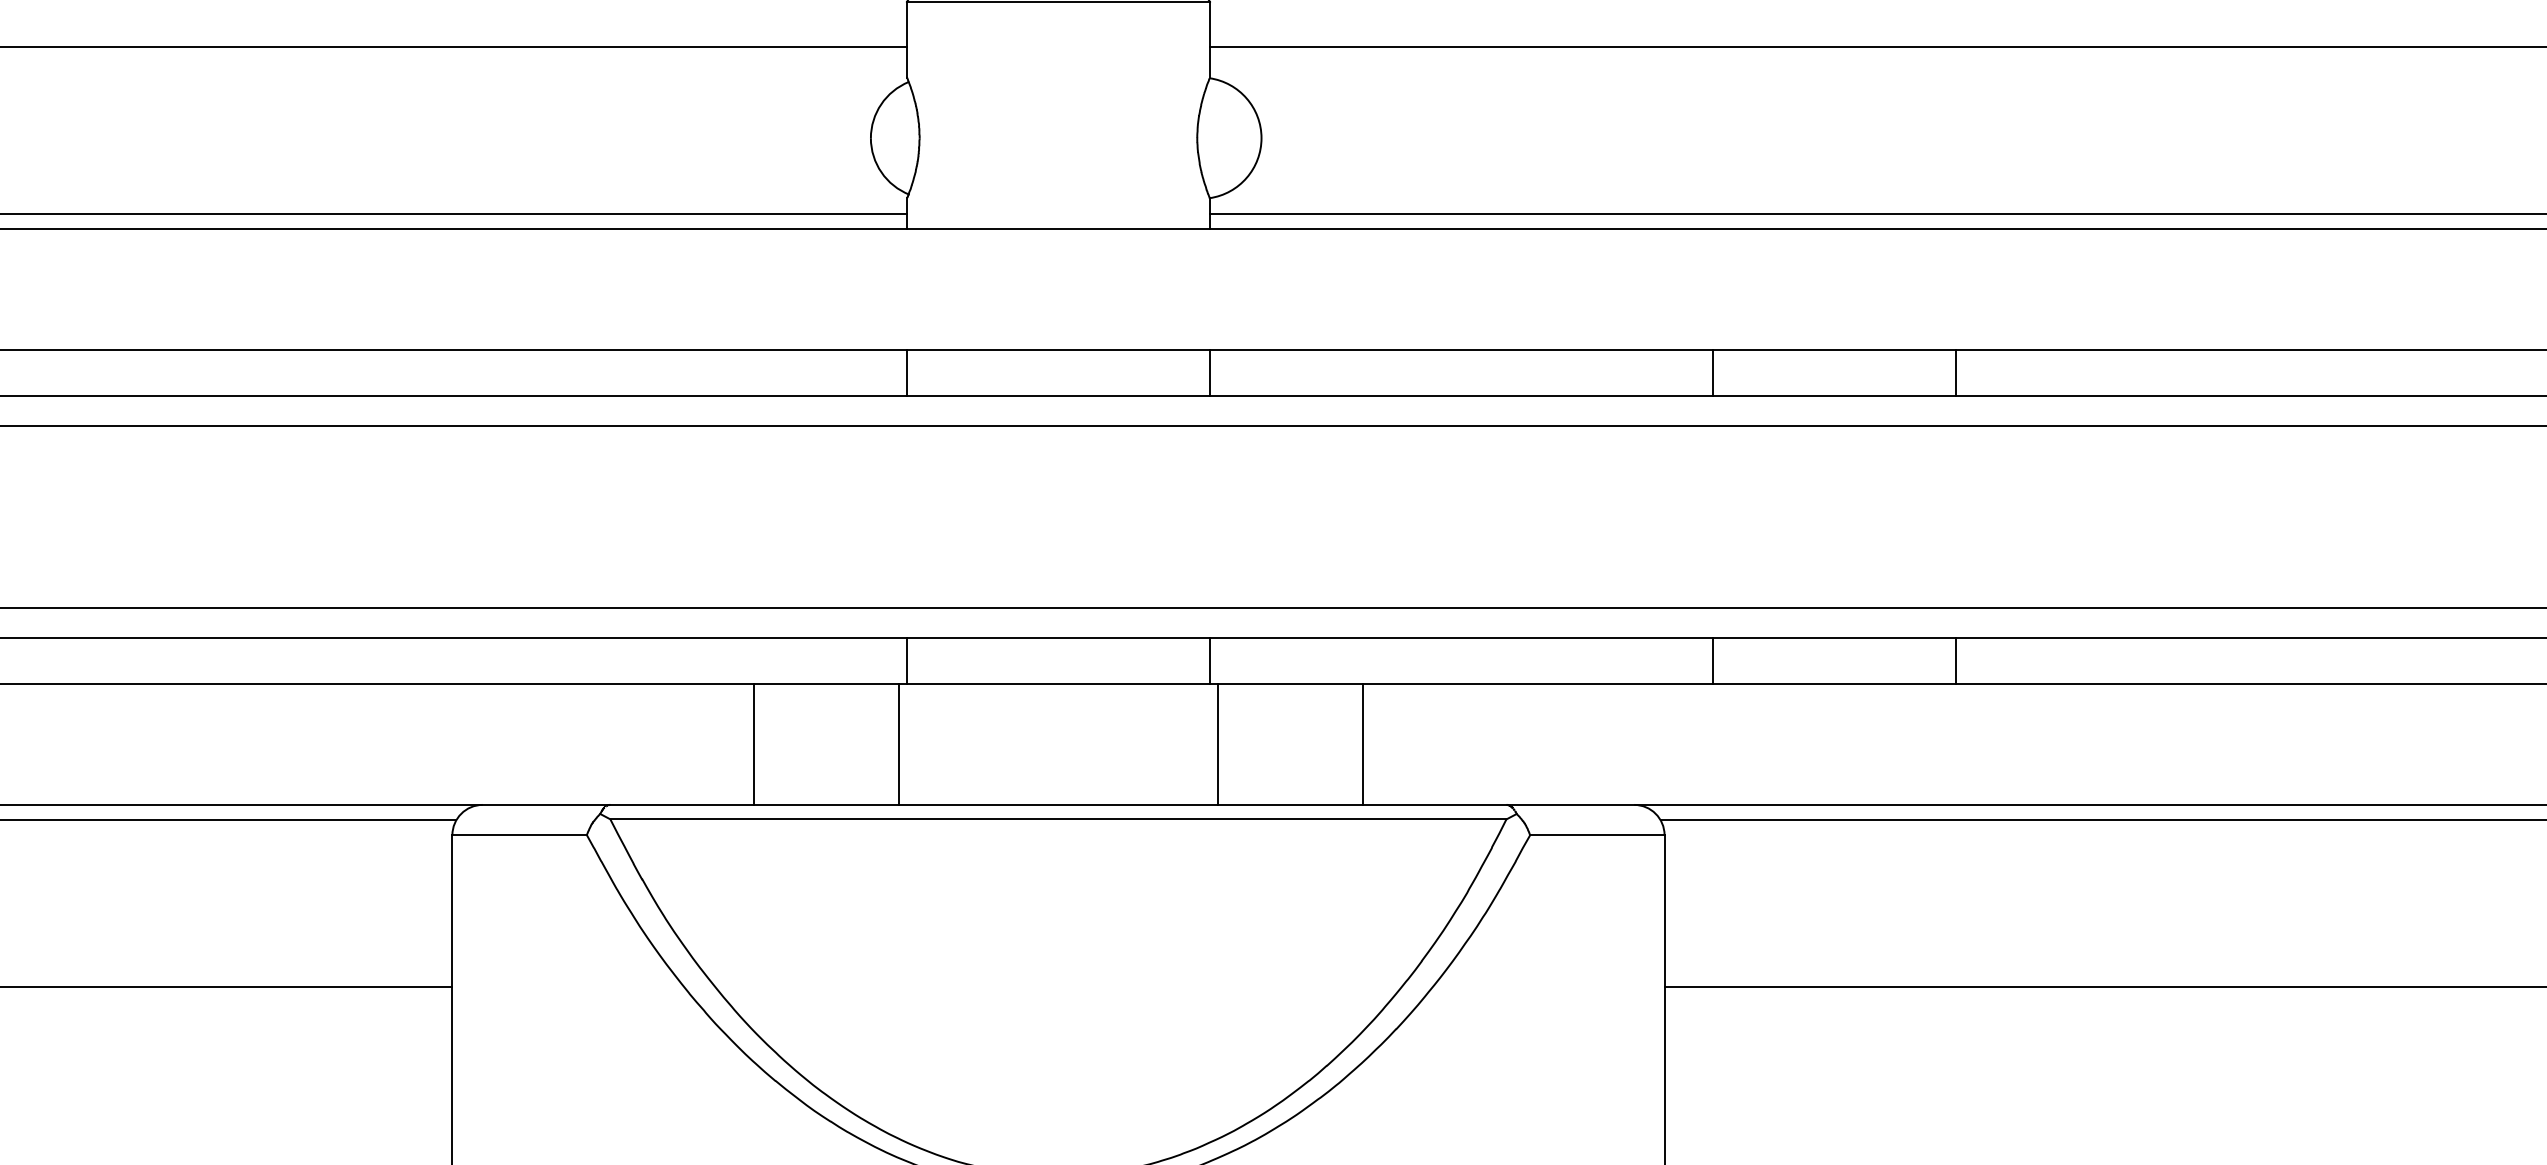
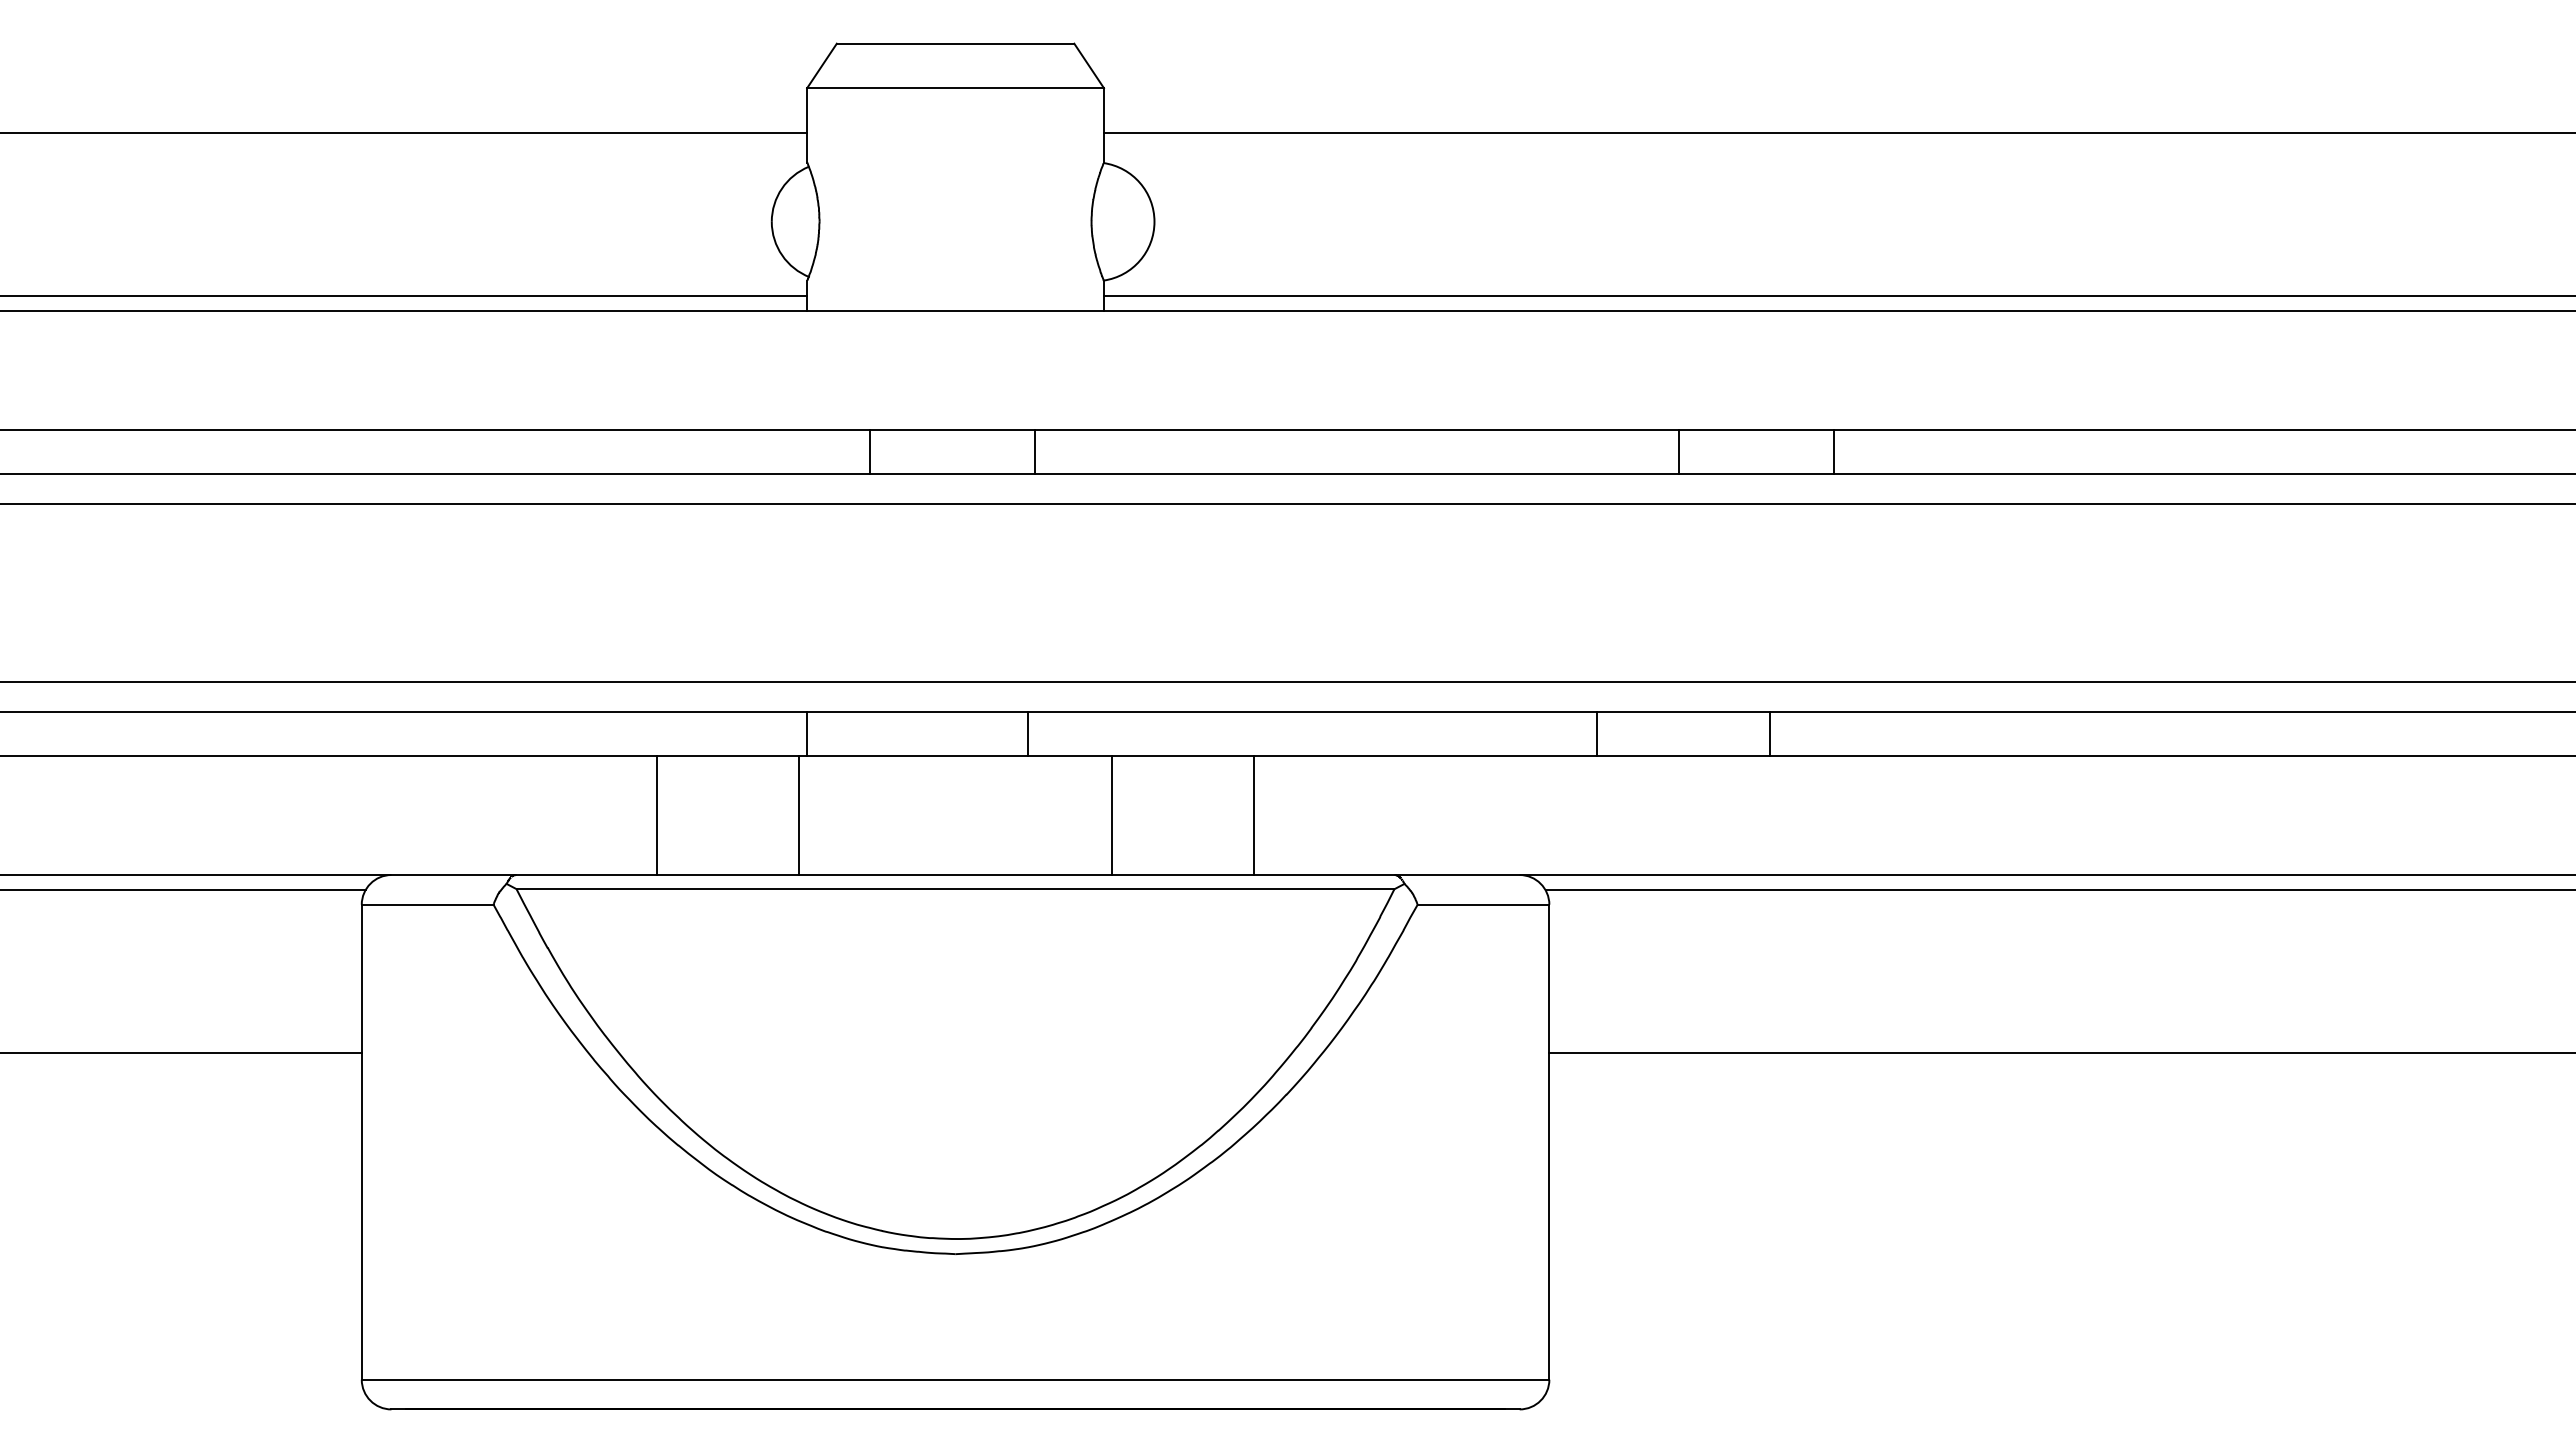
line: (907, 372) -> (870, 451), moved
line: (1210, 372) -> (1035, 451), moved
line: (1712, 372) -> (1678, 451), moved
line: (1210, 660) -> (1028, 733), moved
line: (1955, 660) -> (1770, 733), moved

